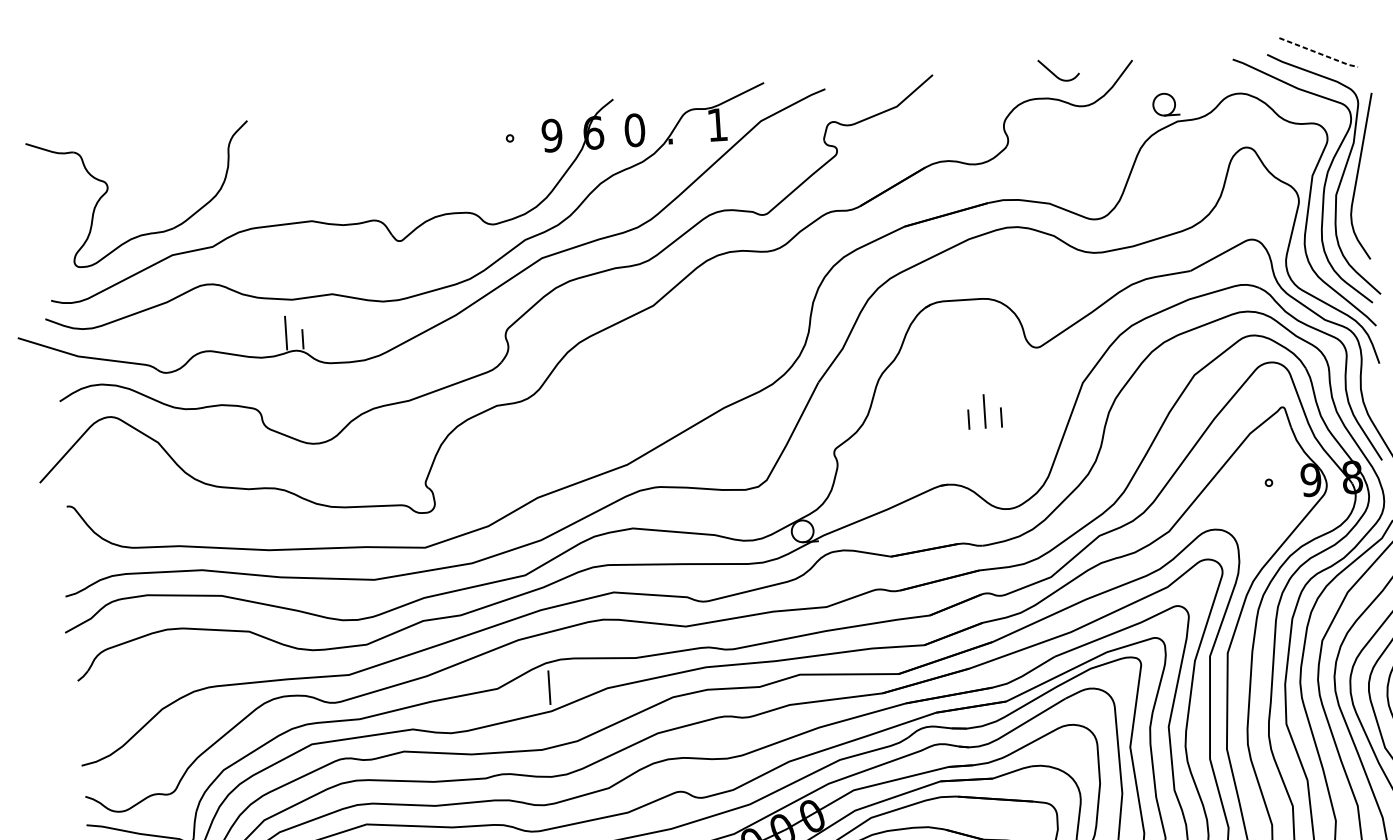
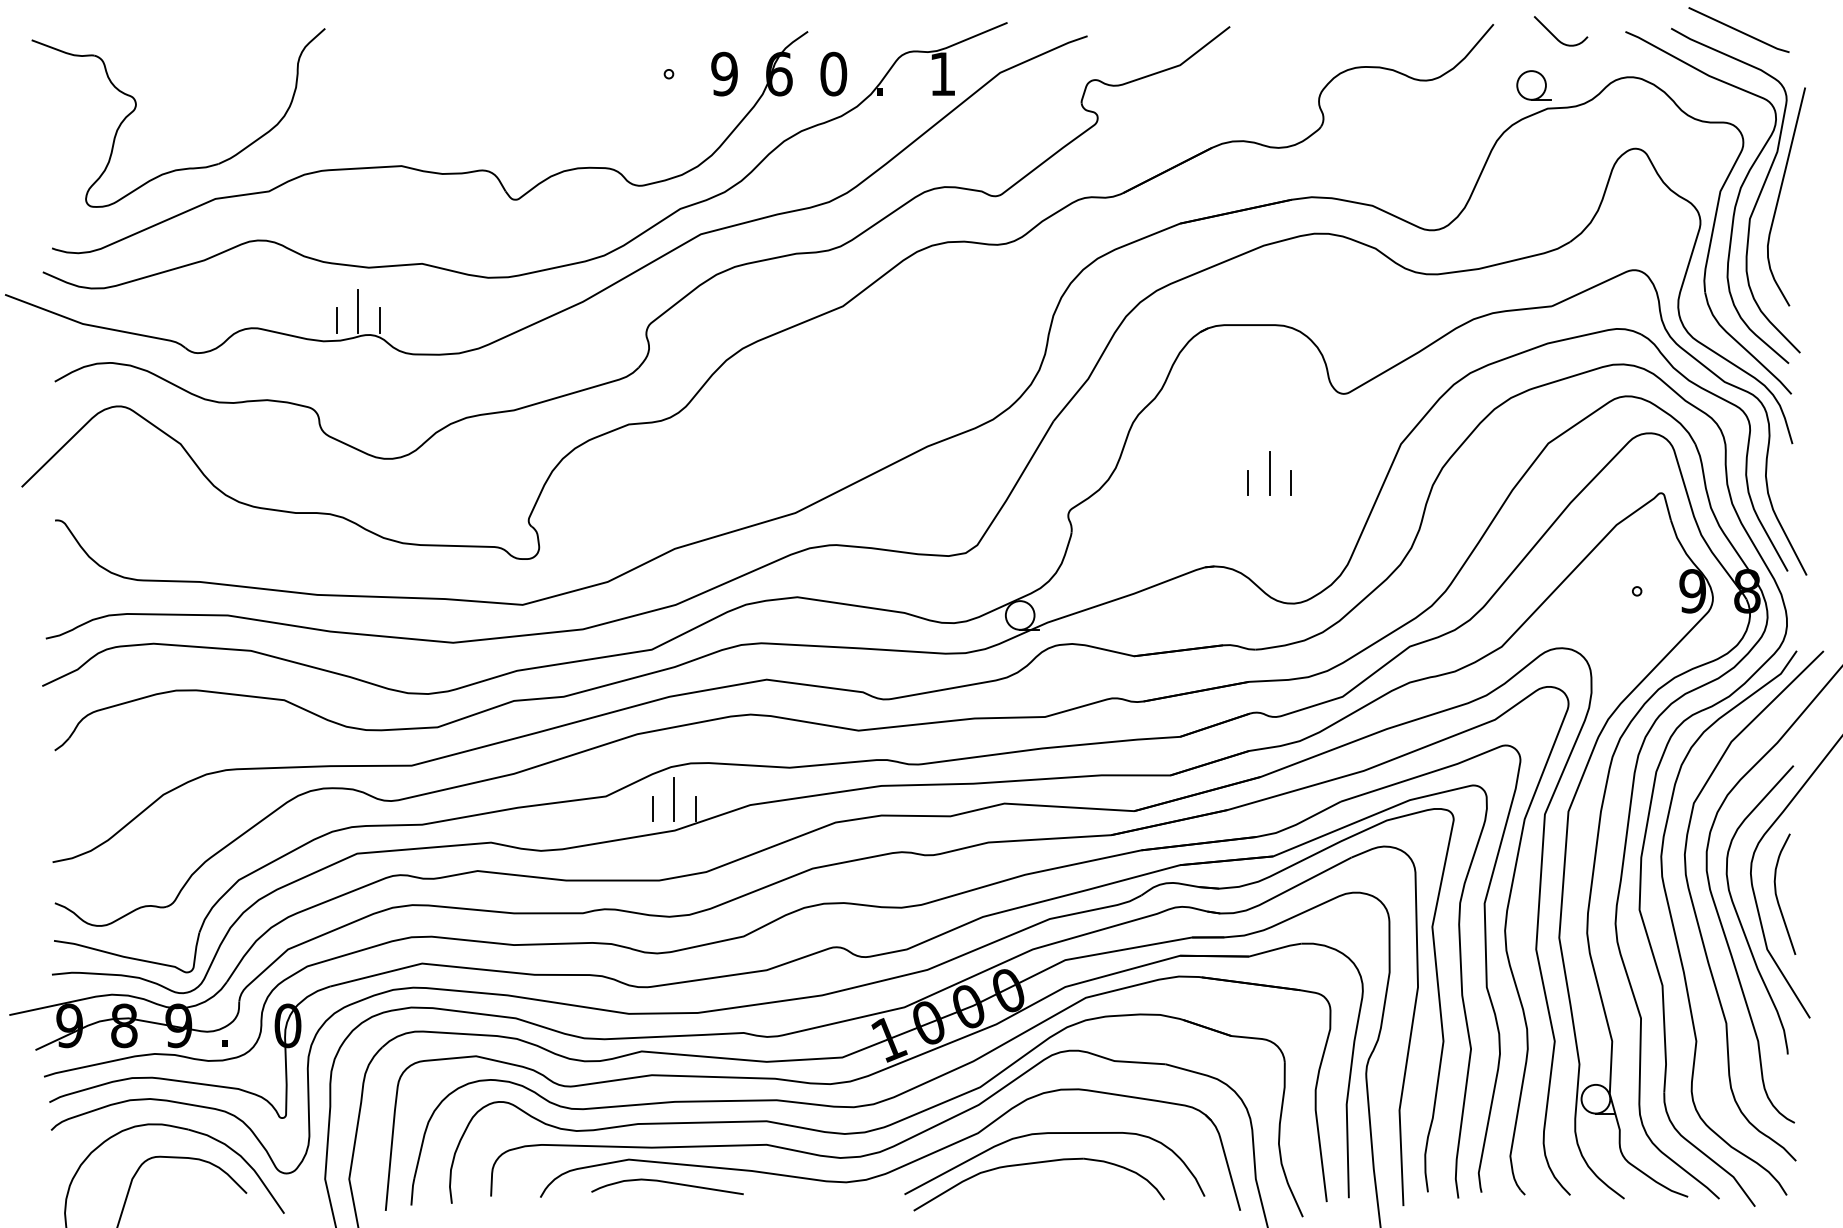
line: (1319, 53) -> (1739, 31), dashed -> solid
curve: (1054, 74) -> (1555, 36), moved
line: (270, 341) -> (336, 320), added
line: (566, 693) -> (695, 808), added
line: (533, 695) -> (652, 808), added

